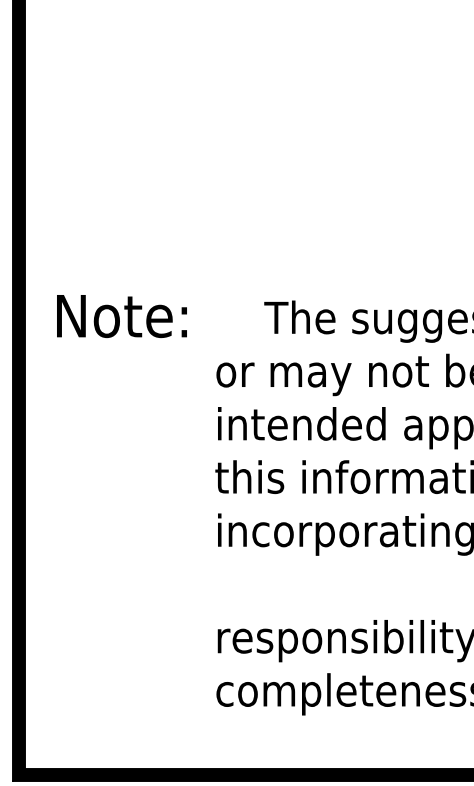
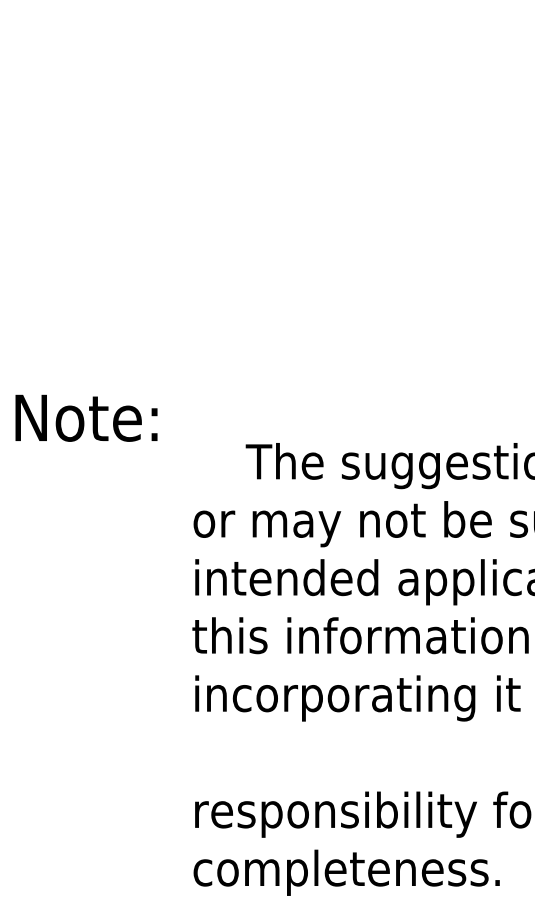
text: (121, 315) -> (86, 417), moved

